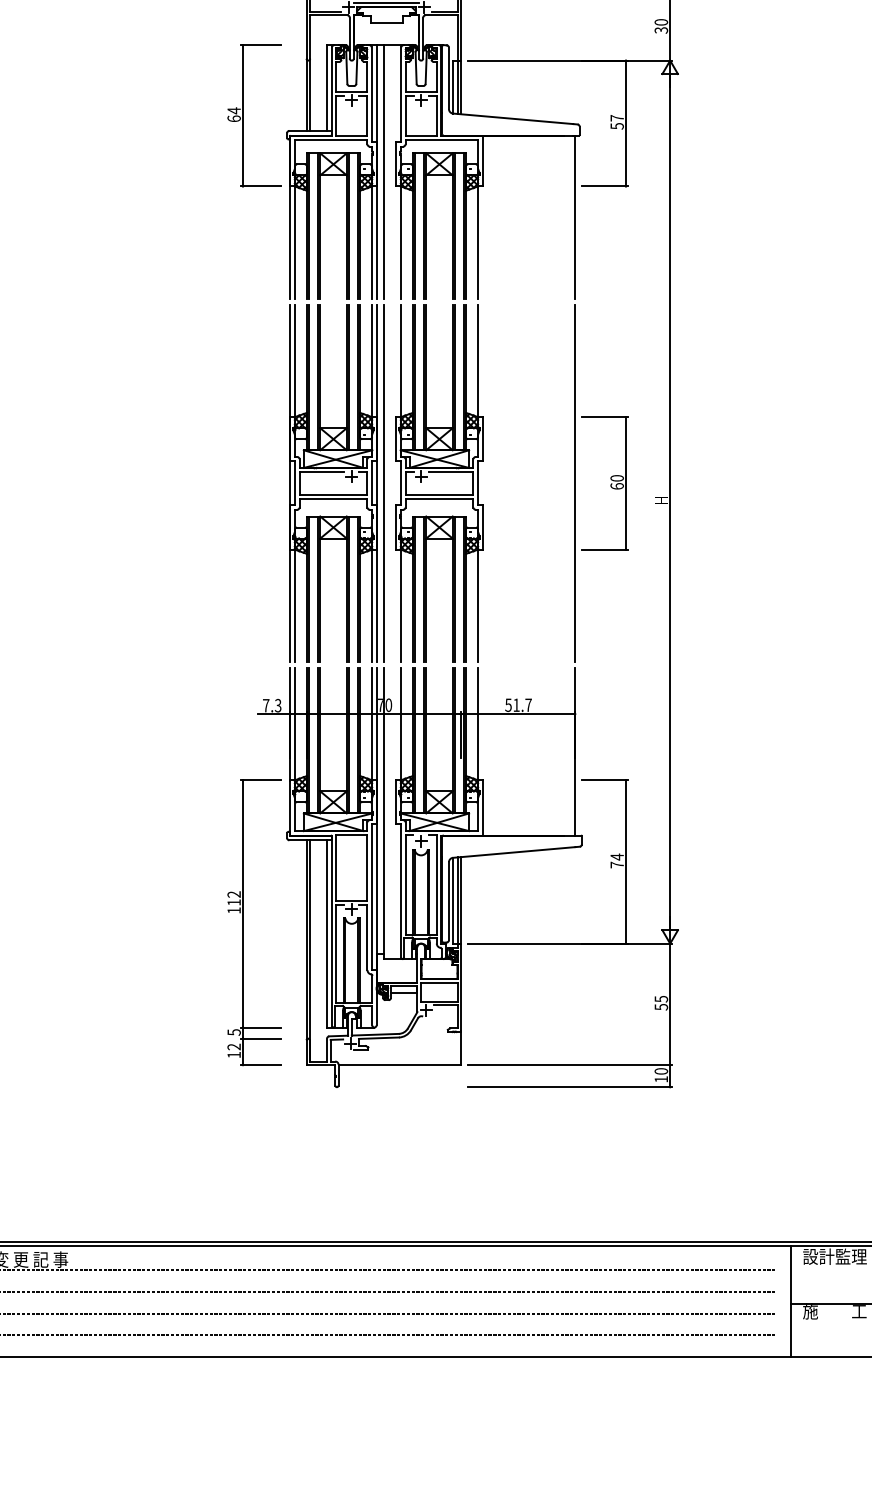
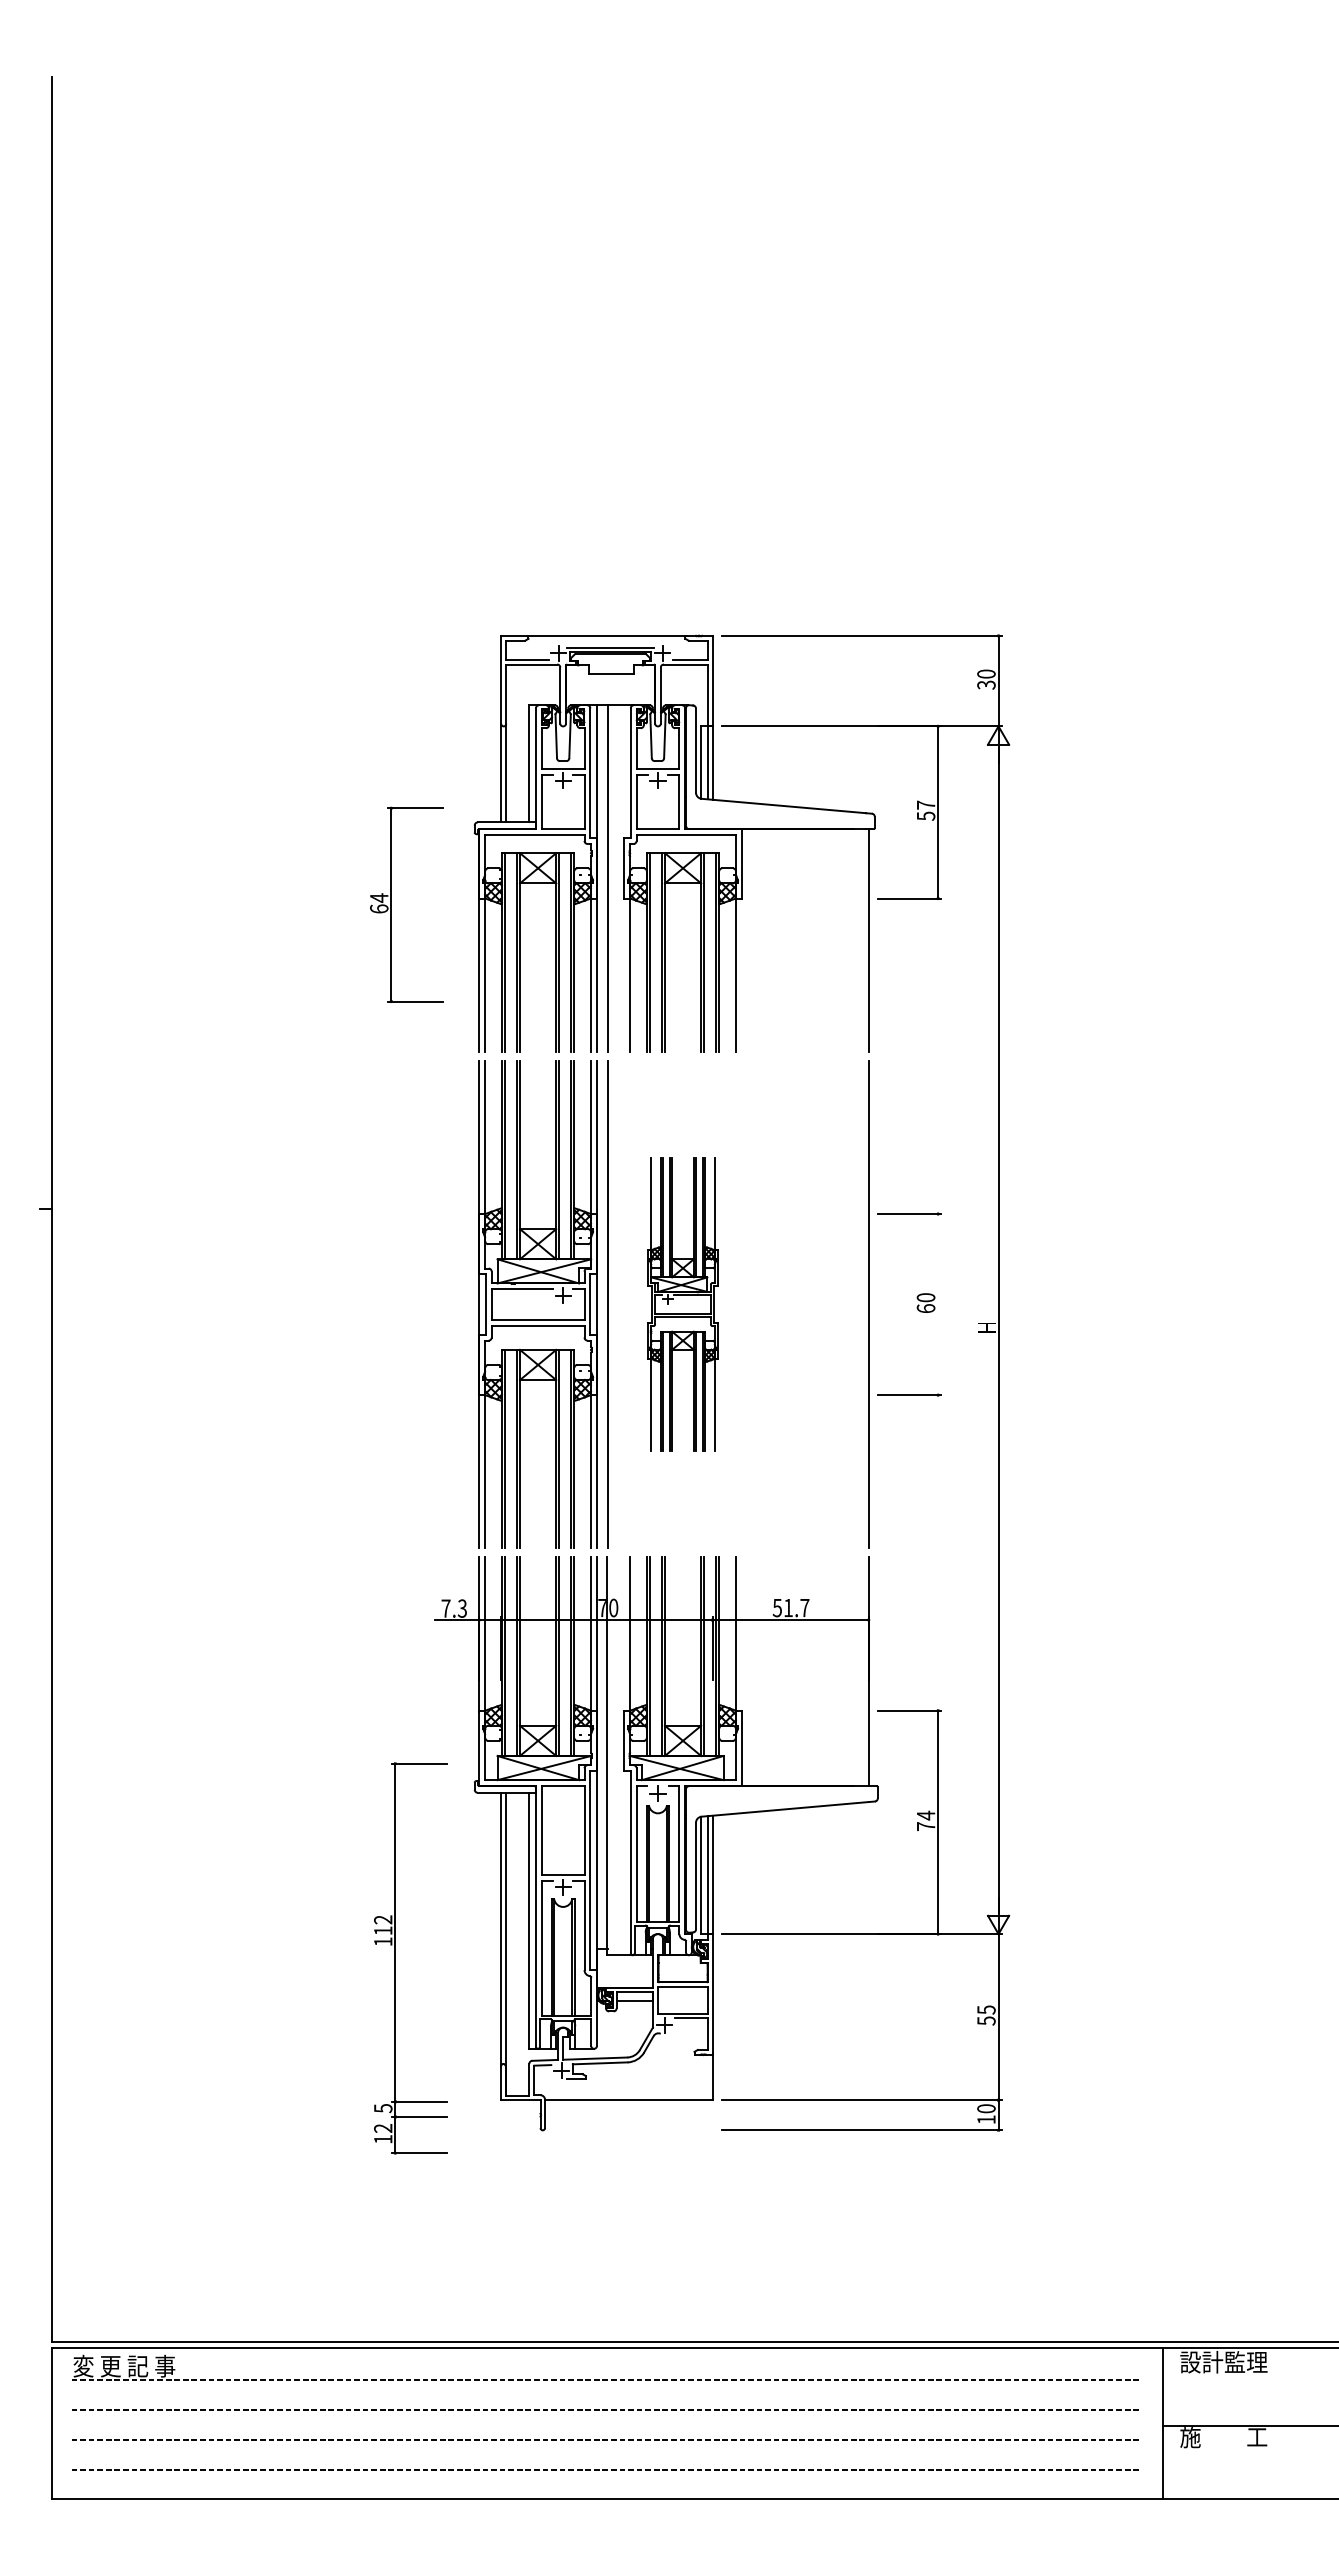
part: (243, 115) -> (391, 904), moved
part: (439, 483) -> (682, 1304), size x0.6
line: (626, 483) -> (938, 1304), removed
part: (243, 922) -> (395, 1958), moved

